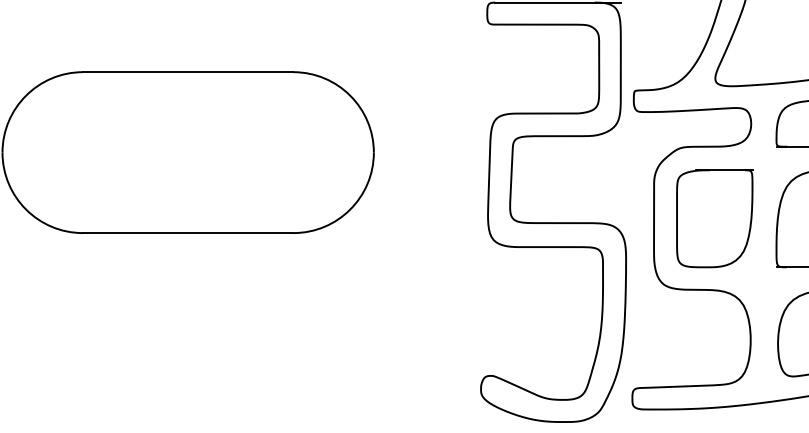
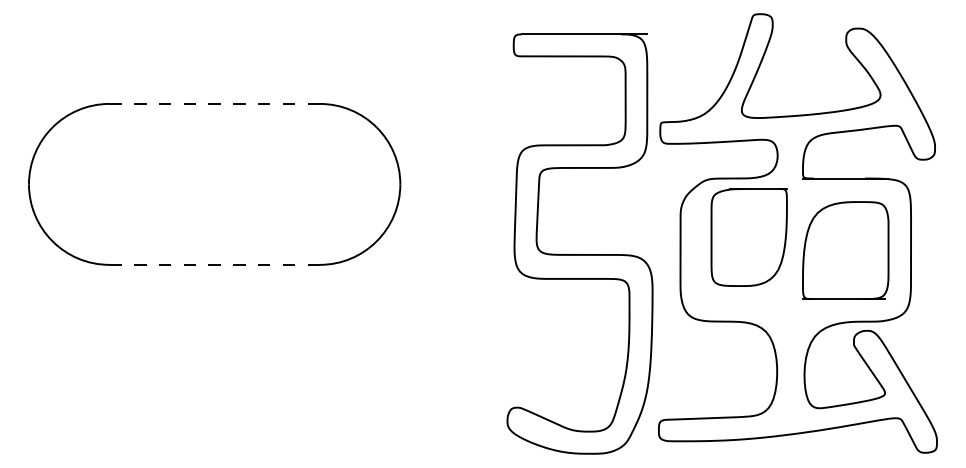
line: (189, 71) -> (215, 103), solid -> dashed
part: (714, 218) -> (748, 237), moved
line: (188, 232) -> (214, 264), solid -> dashed

